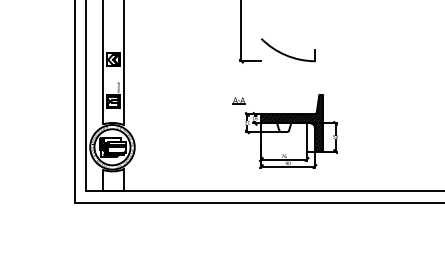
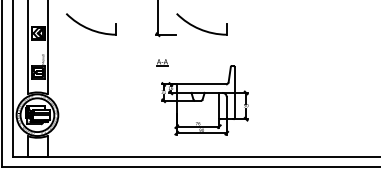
part: (170, 50) -> (91, 24), added
part: (238, 100) -> (161, 62), moved
hatch: (292, 122) -> (205, 92), removed

